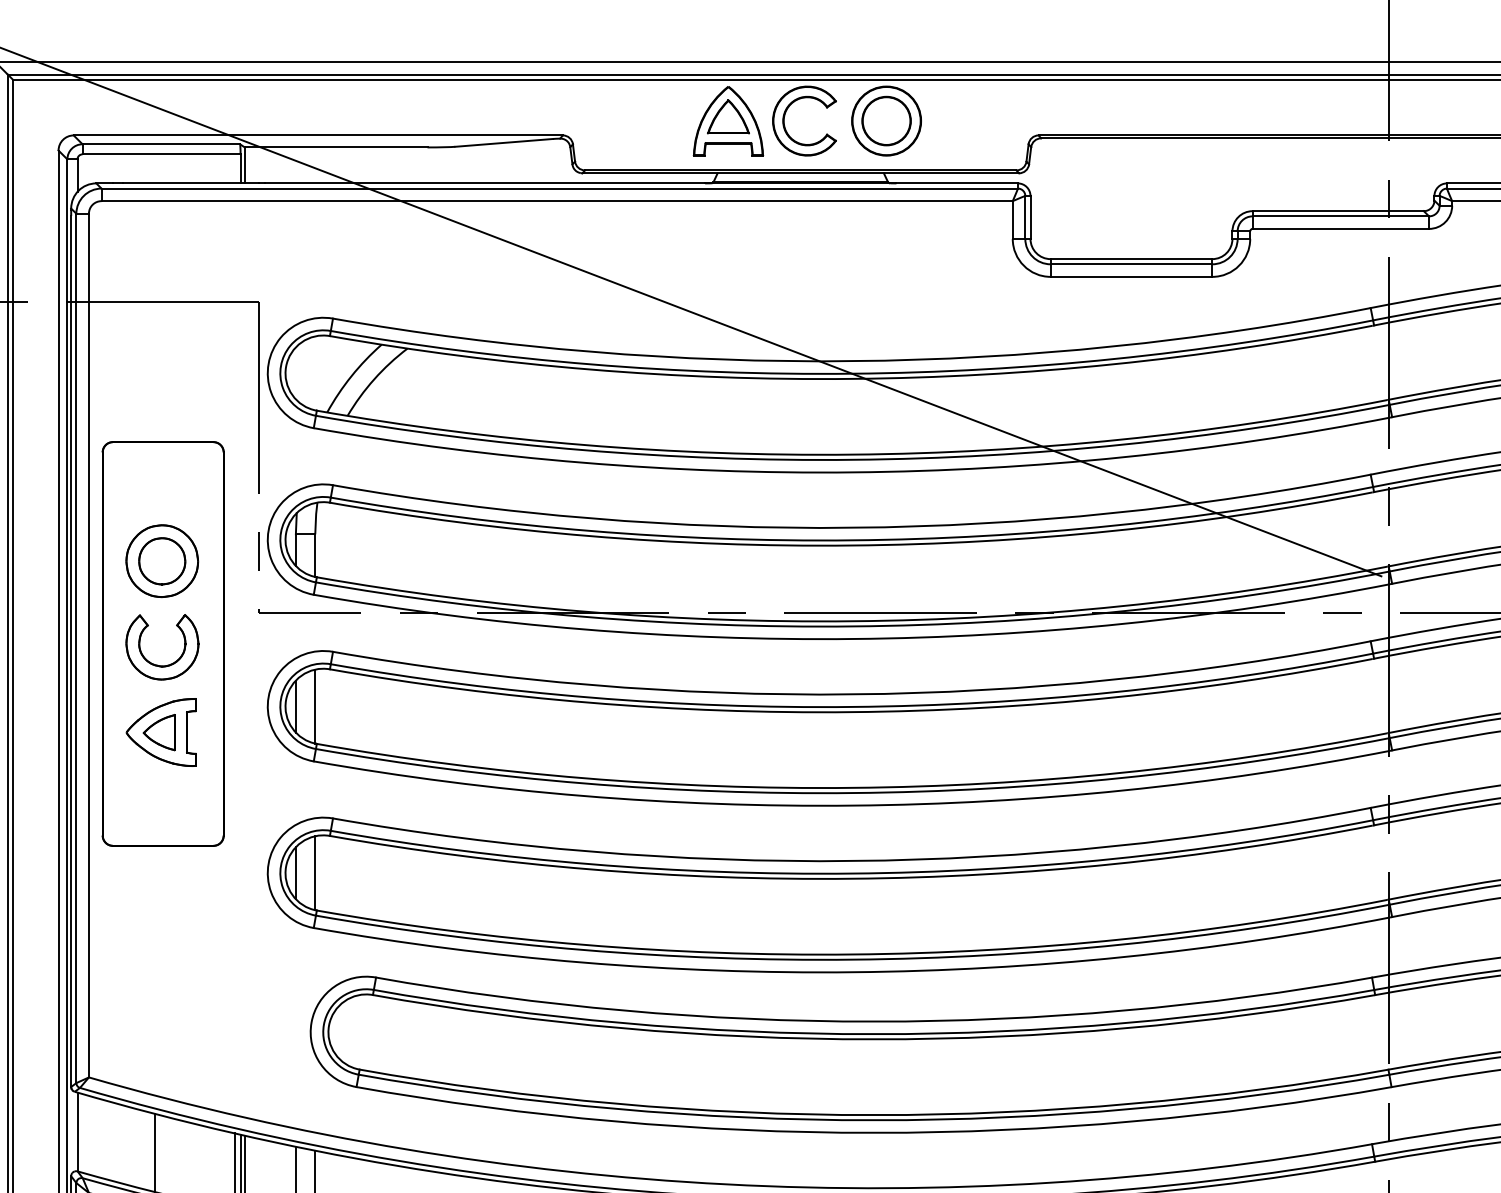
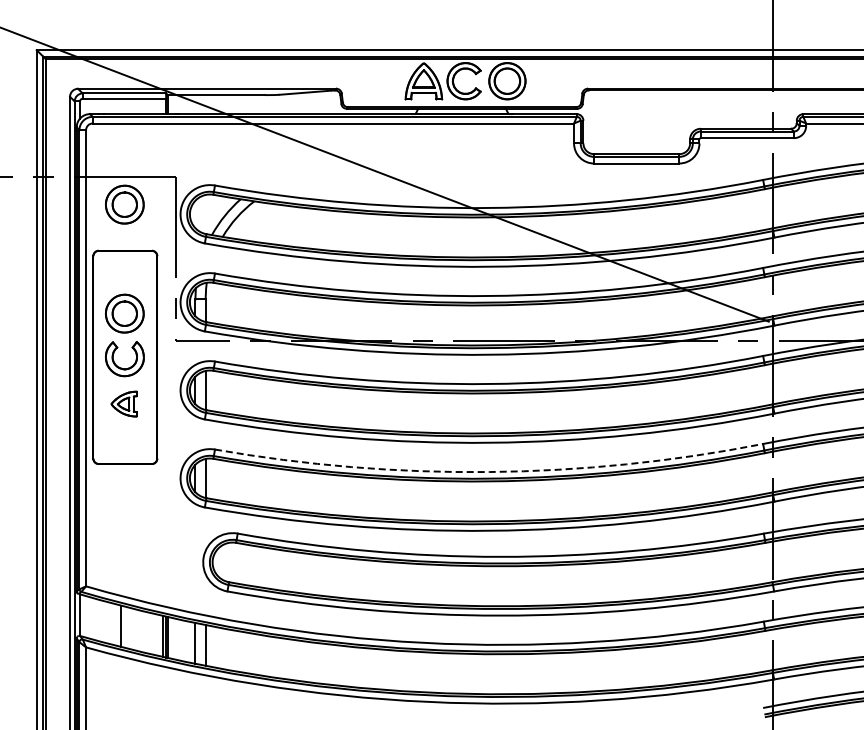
part: (161, 354) -> (124, 204), added
part: (161, 731) -> (124, 403), size x0.7
arc: (852, 861) -> (489, 472), solid -> dashed

